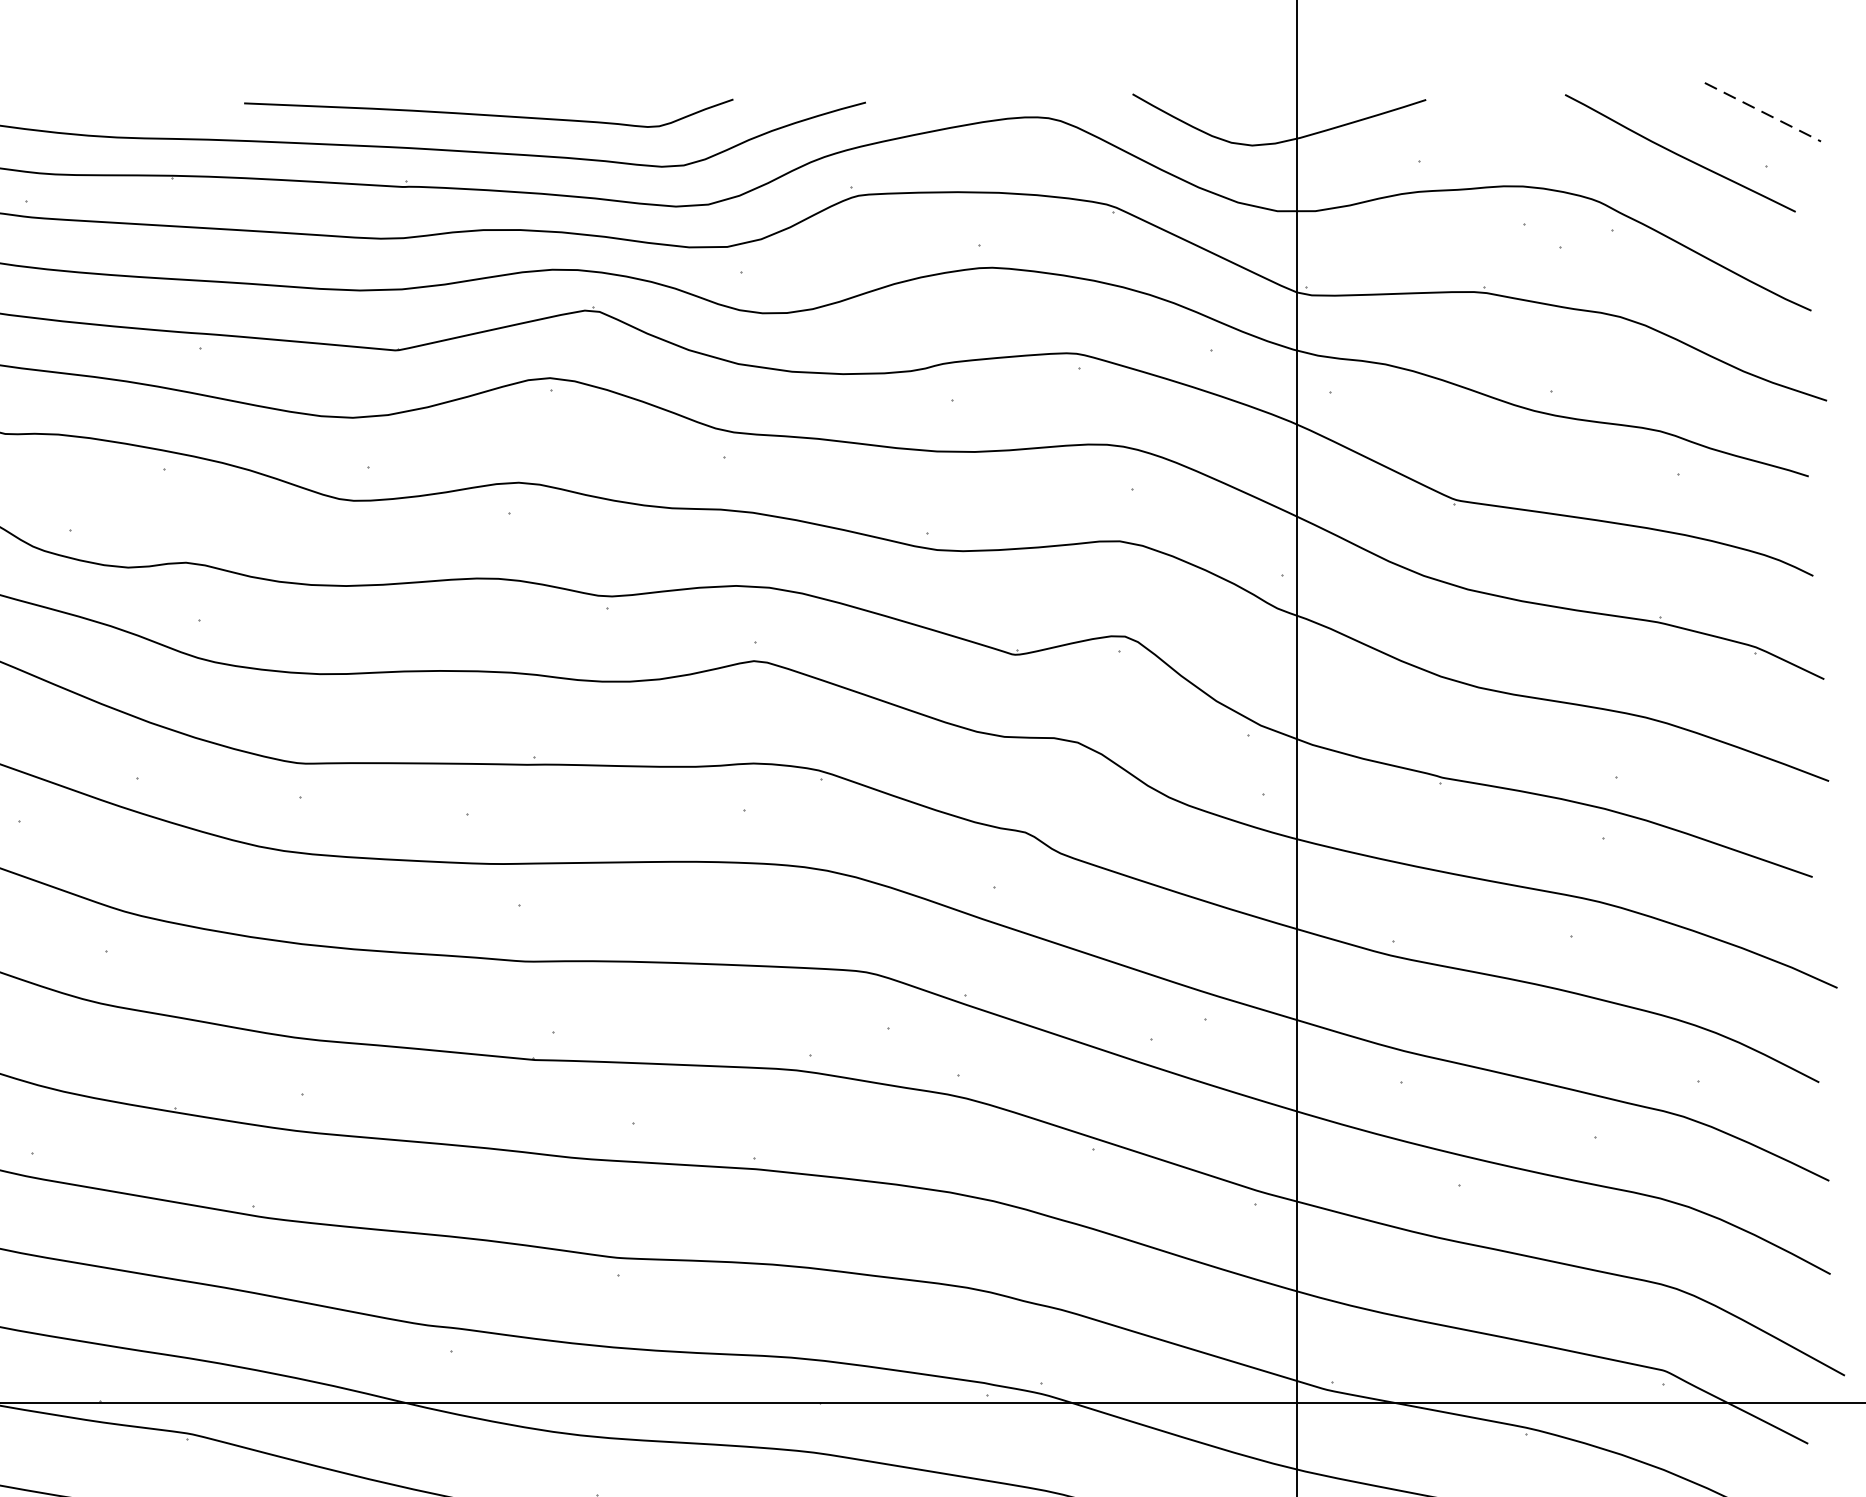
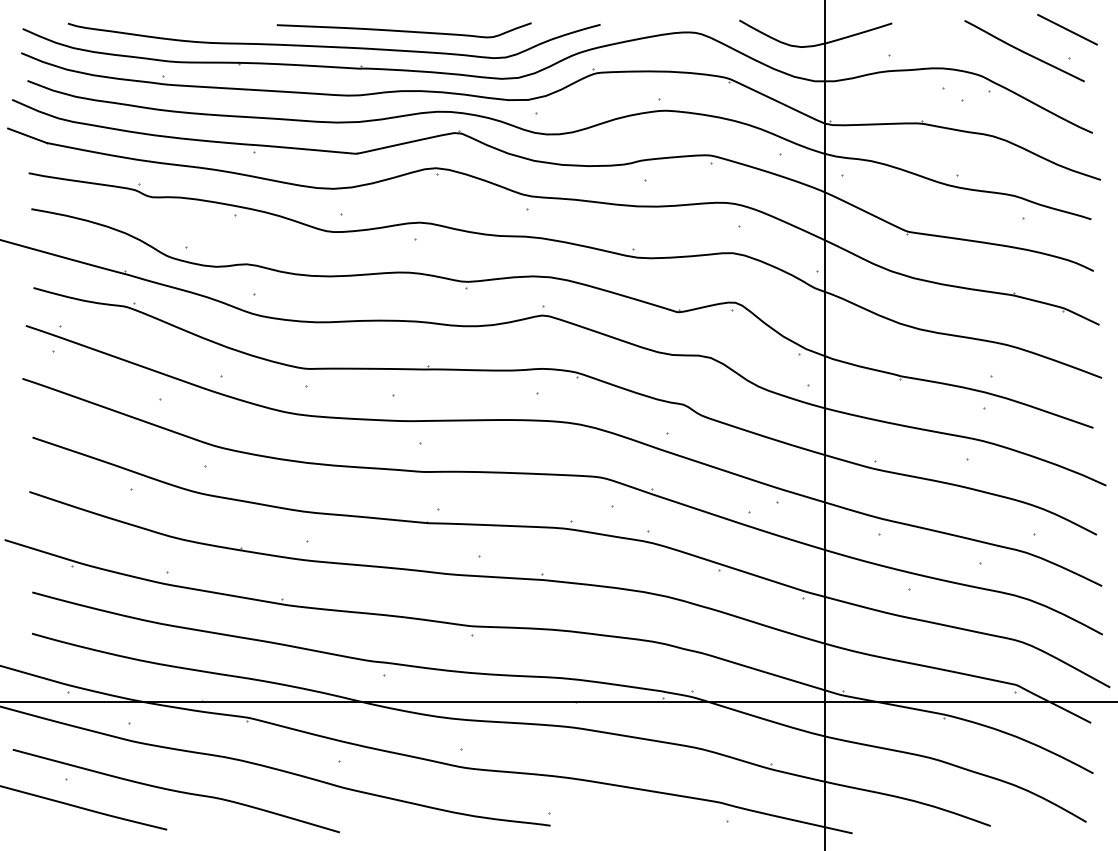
line: (1762, 111) -> (1067, 29), dashed -> solid

